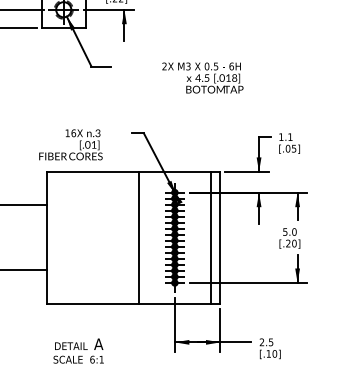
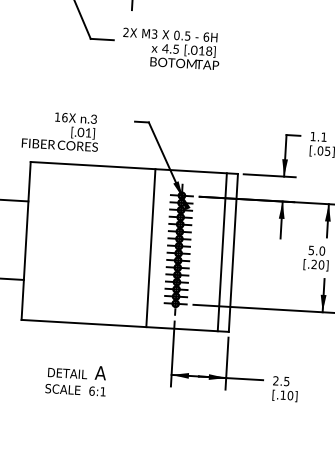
text: (202, 77) -> (170, 48), moved
line: (138, 237) -> (150, 247), moved
text: (78, 350) -> (75, 379), moved

